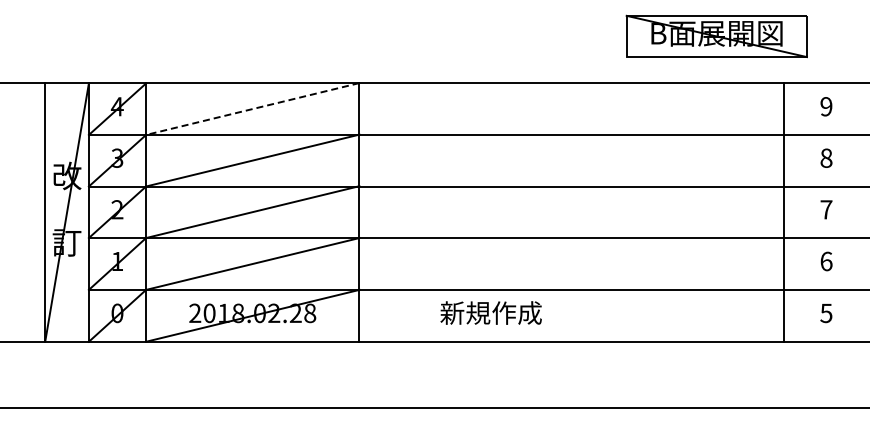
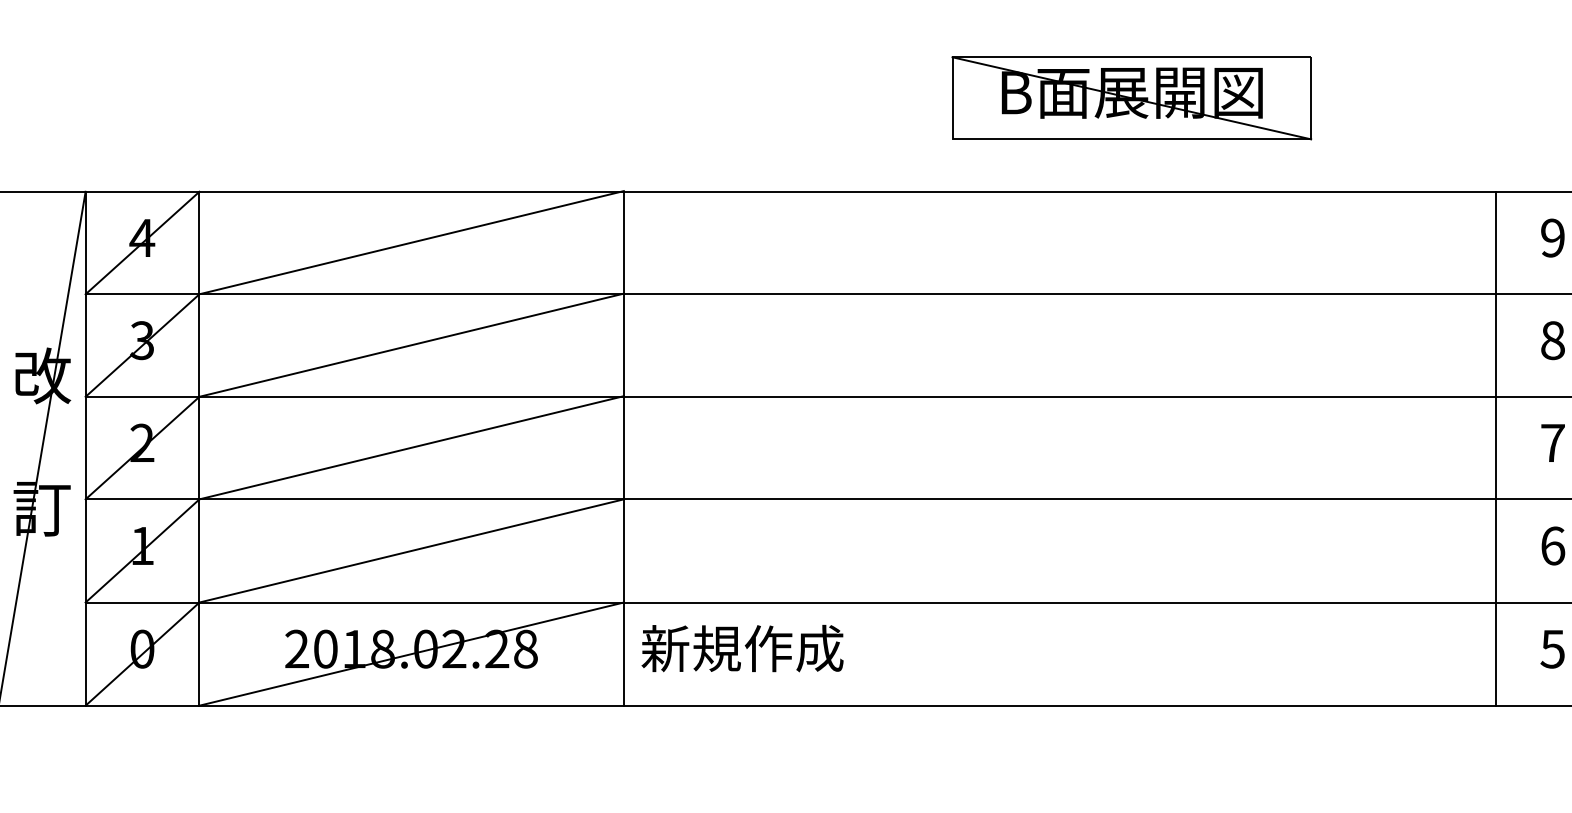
part: (716, 35) -> (1131, 96), moved
line: (252, 109) -> (411, 243), dashed -> solid
line: (783, 212) -> (1495, 448), moved
text: (490, 312) -> (741, 647), moved

